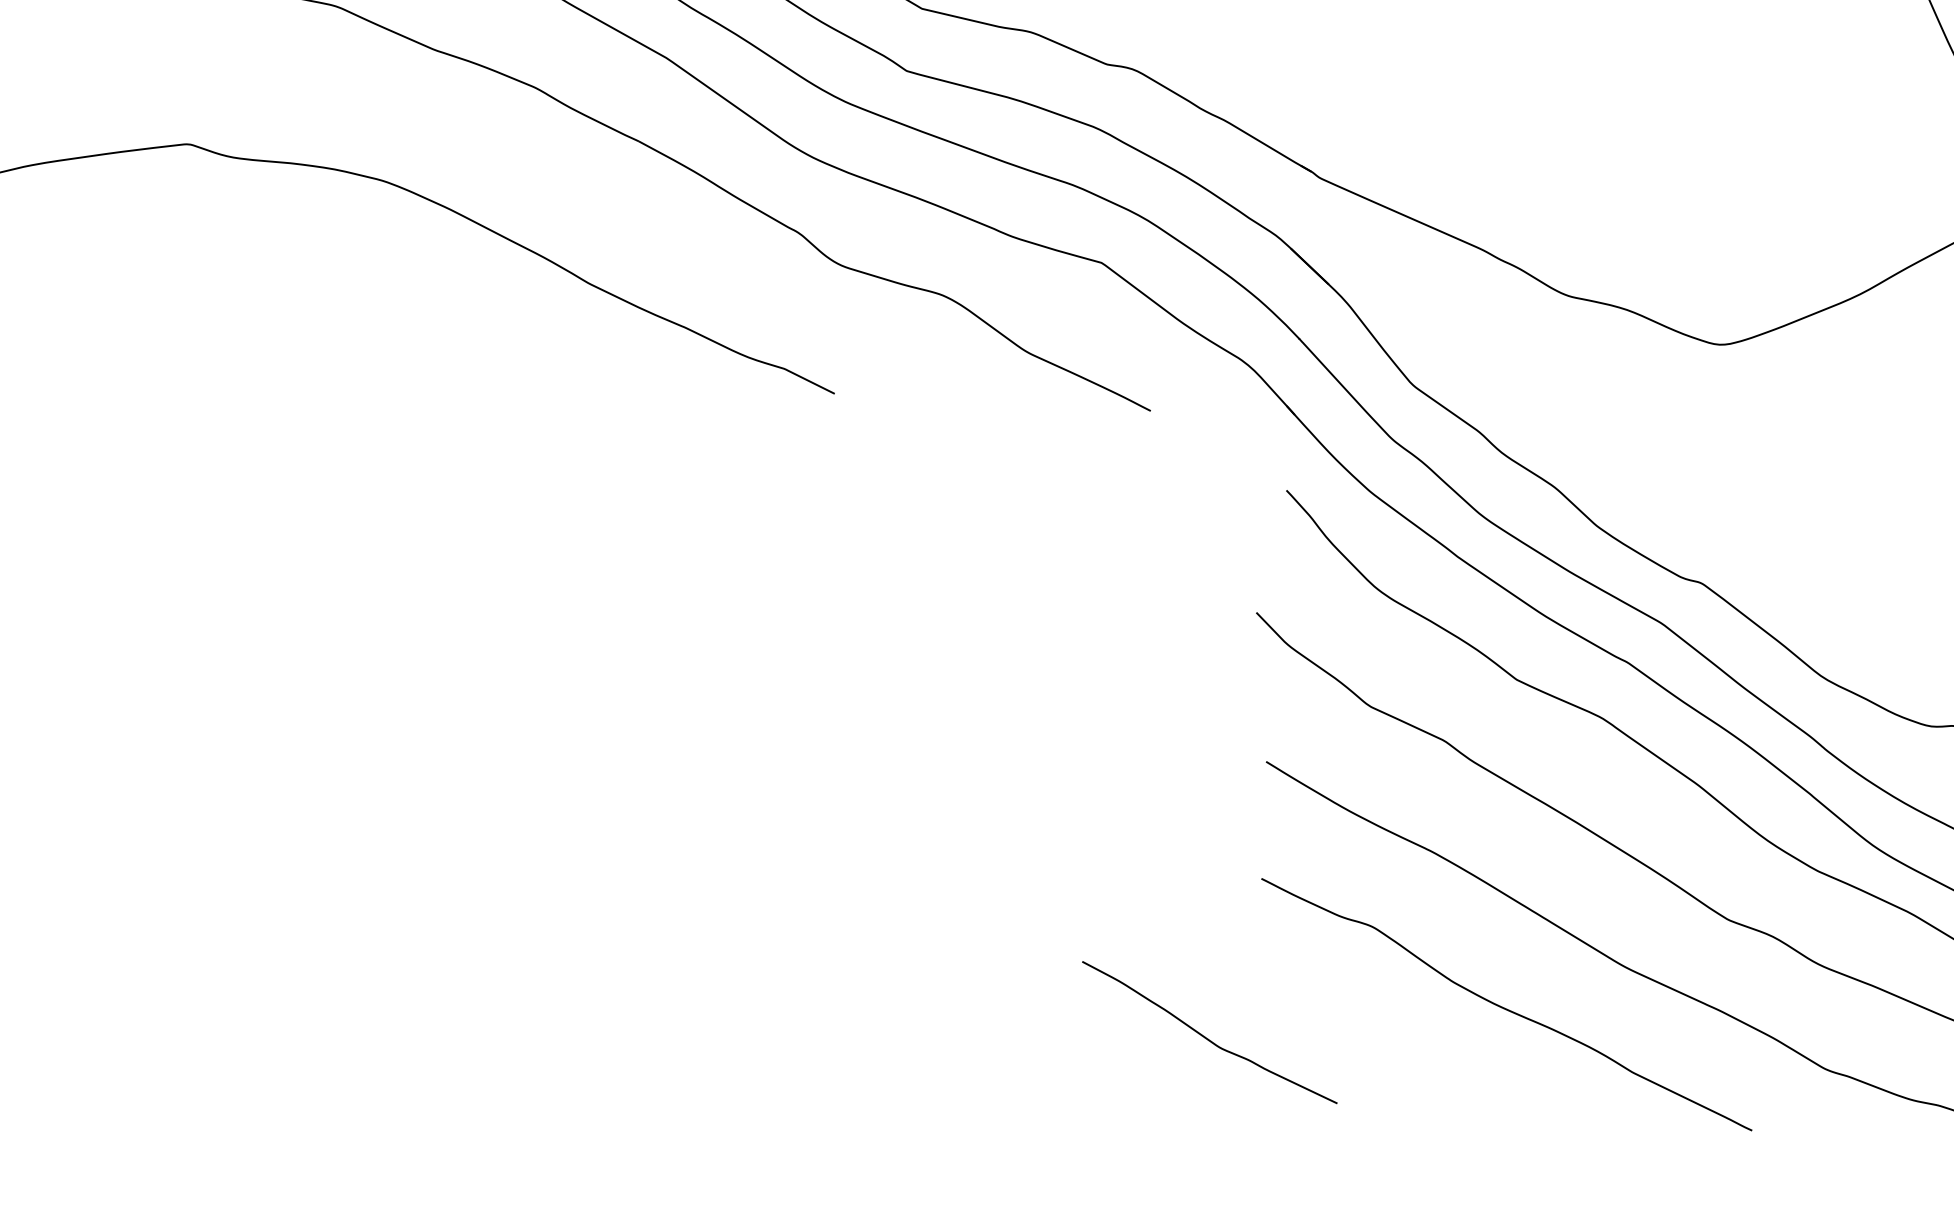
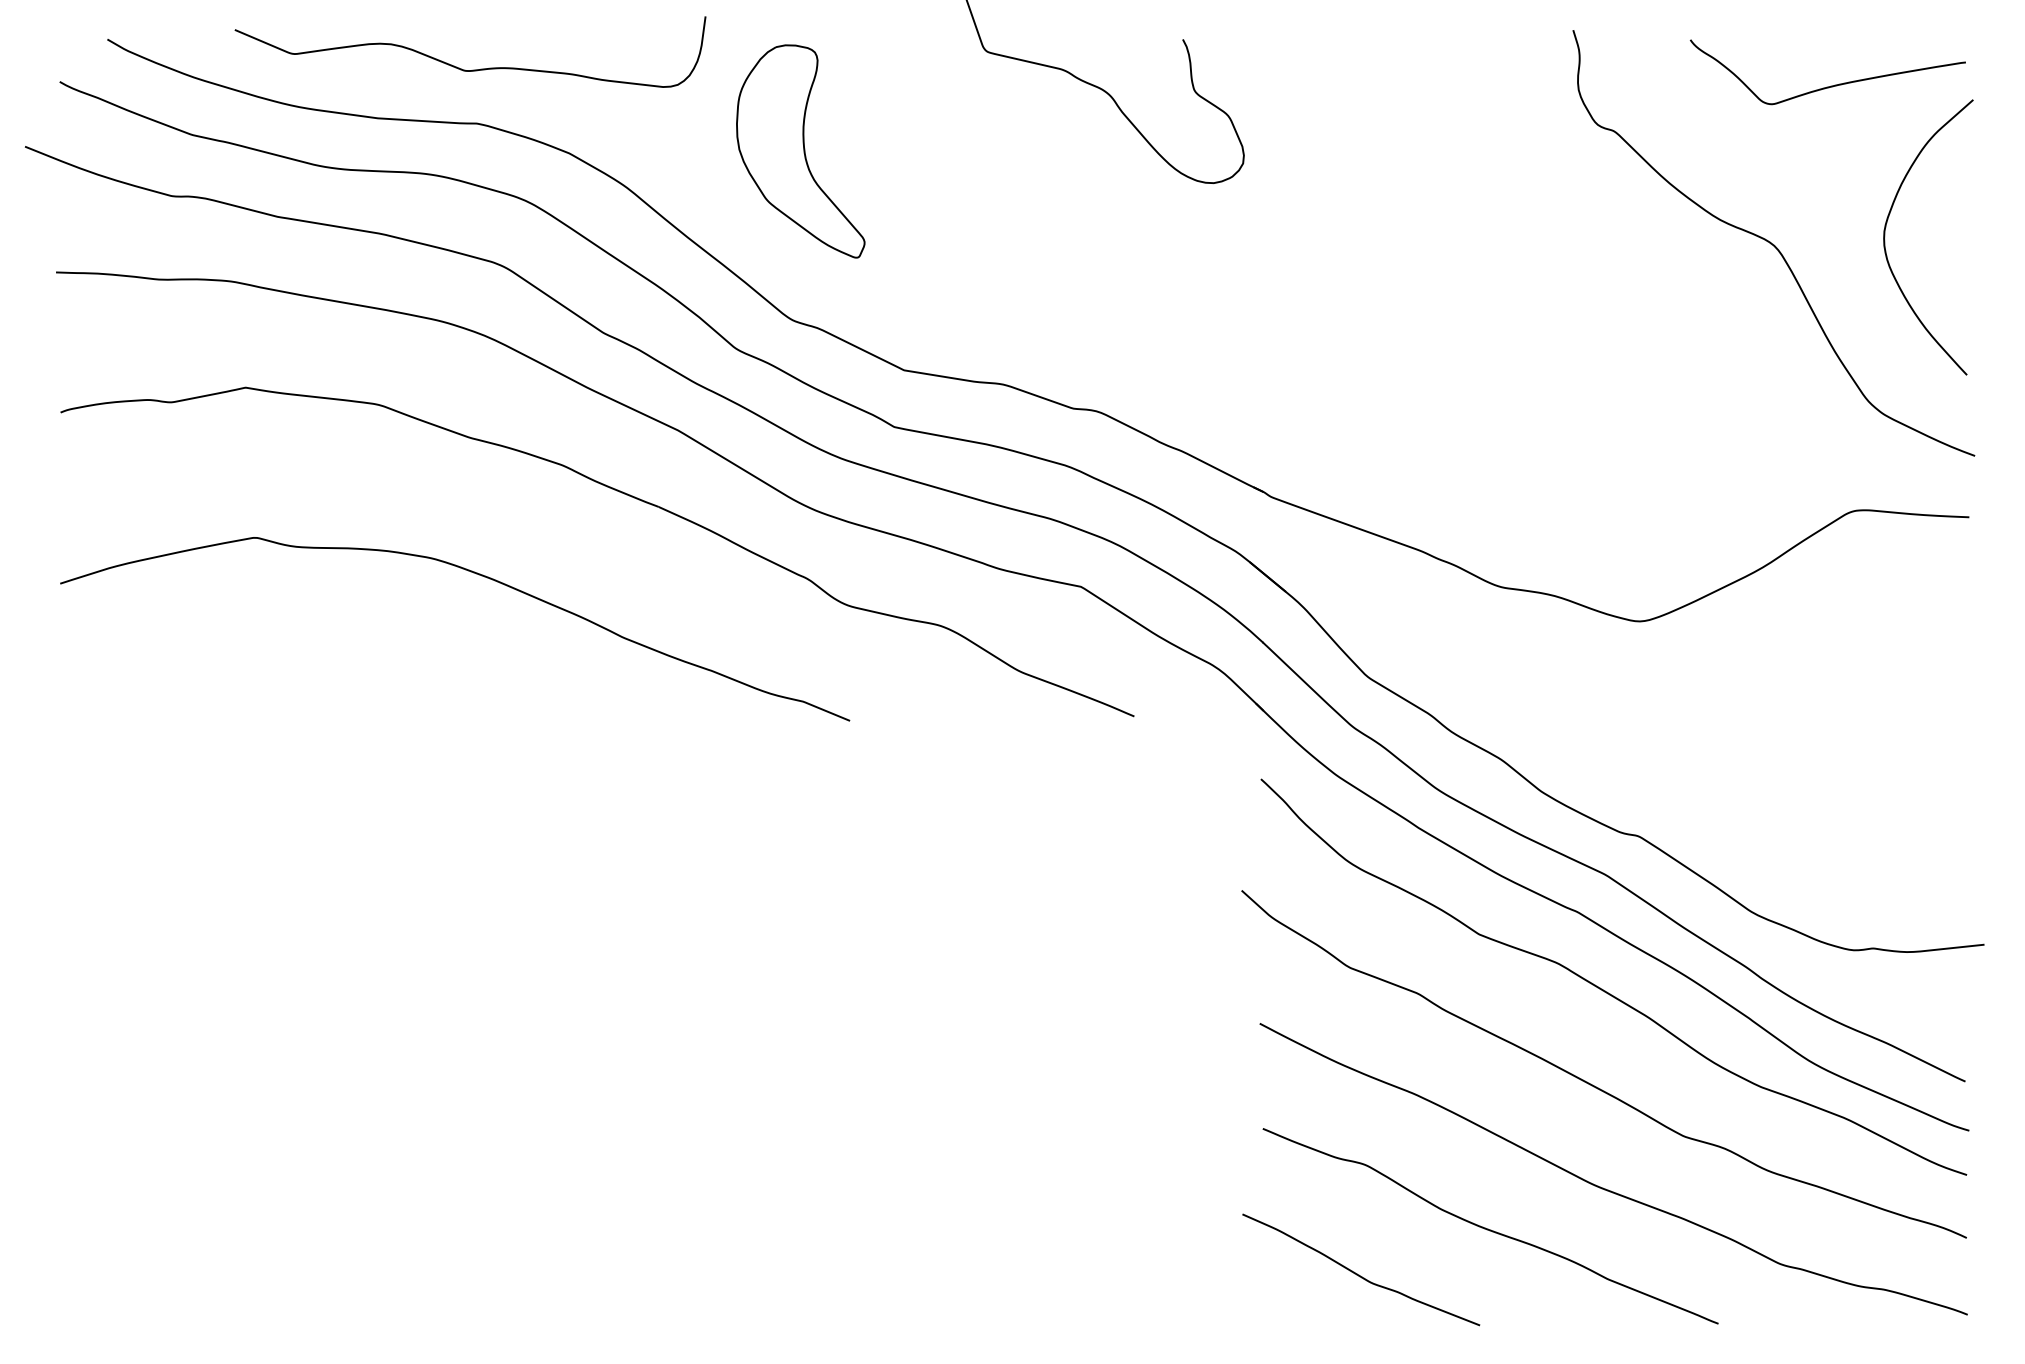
curve: (1207, 1037) -> (1359, 1274), moved

